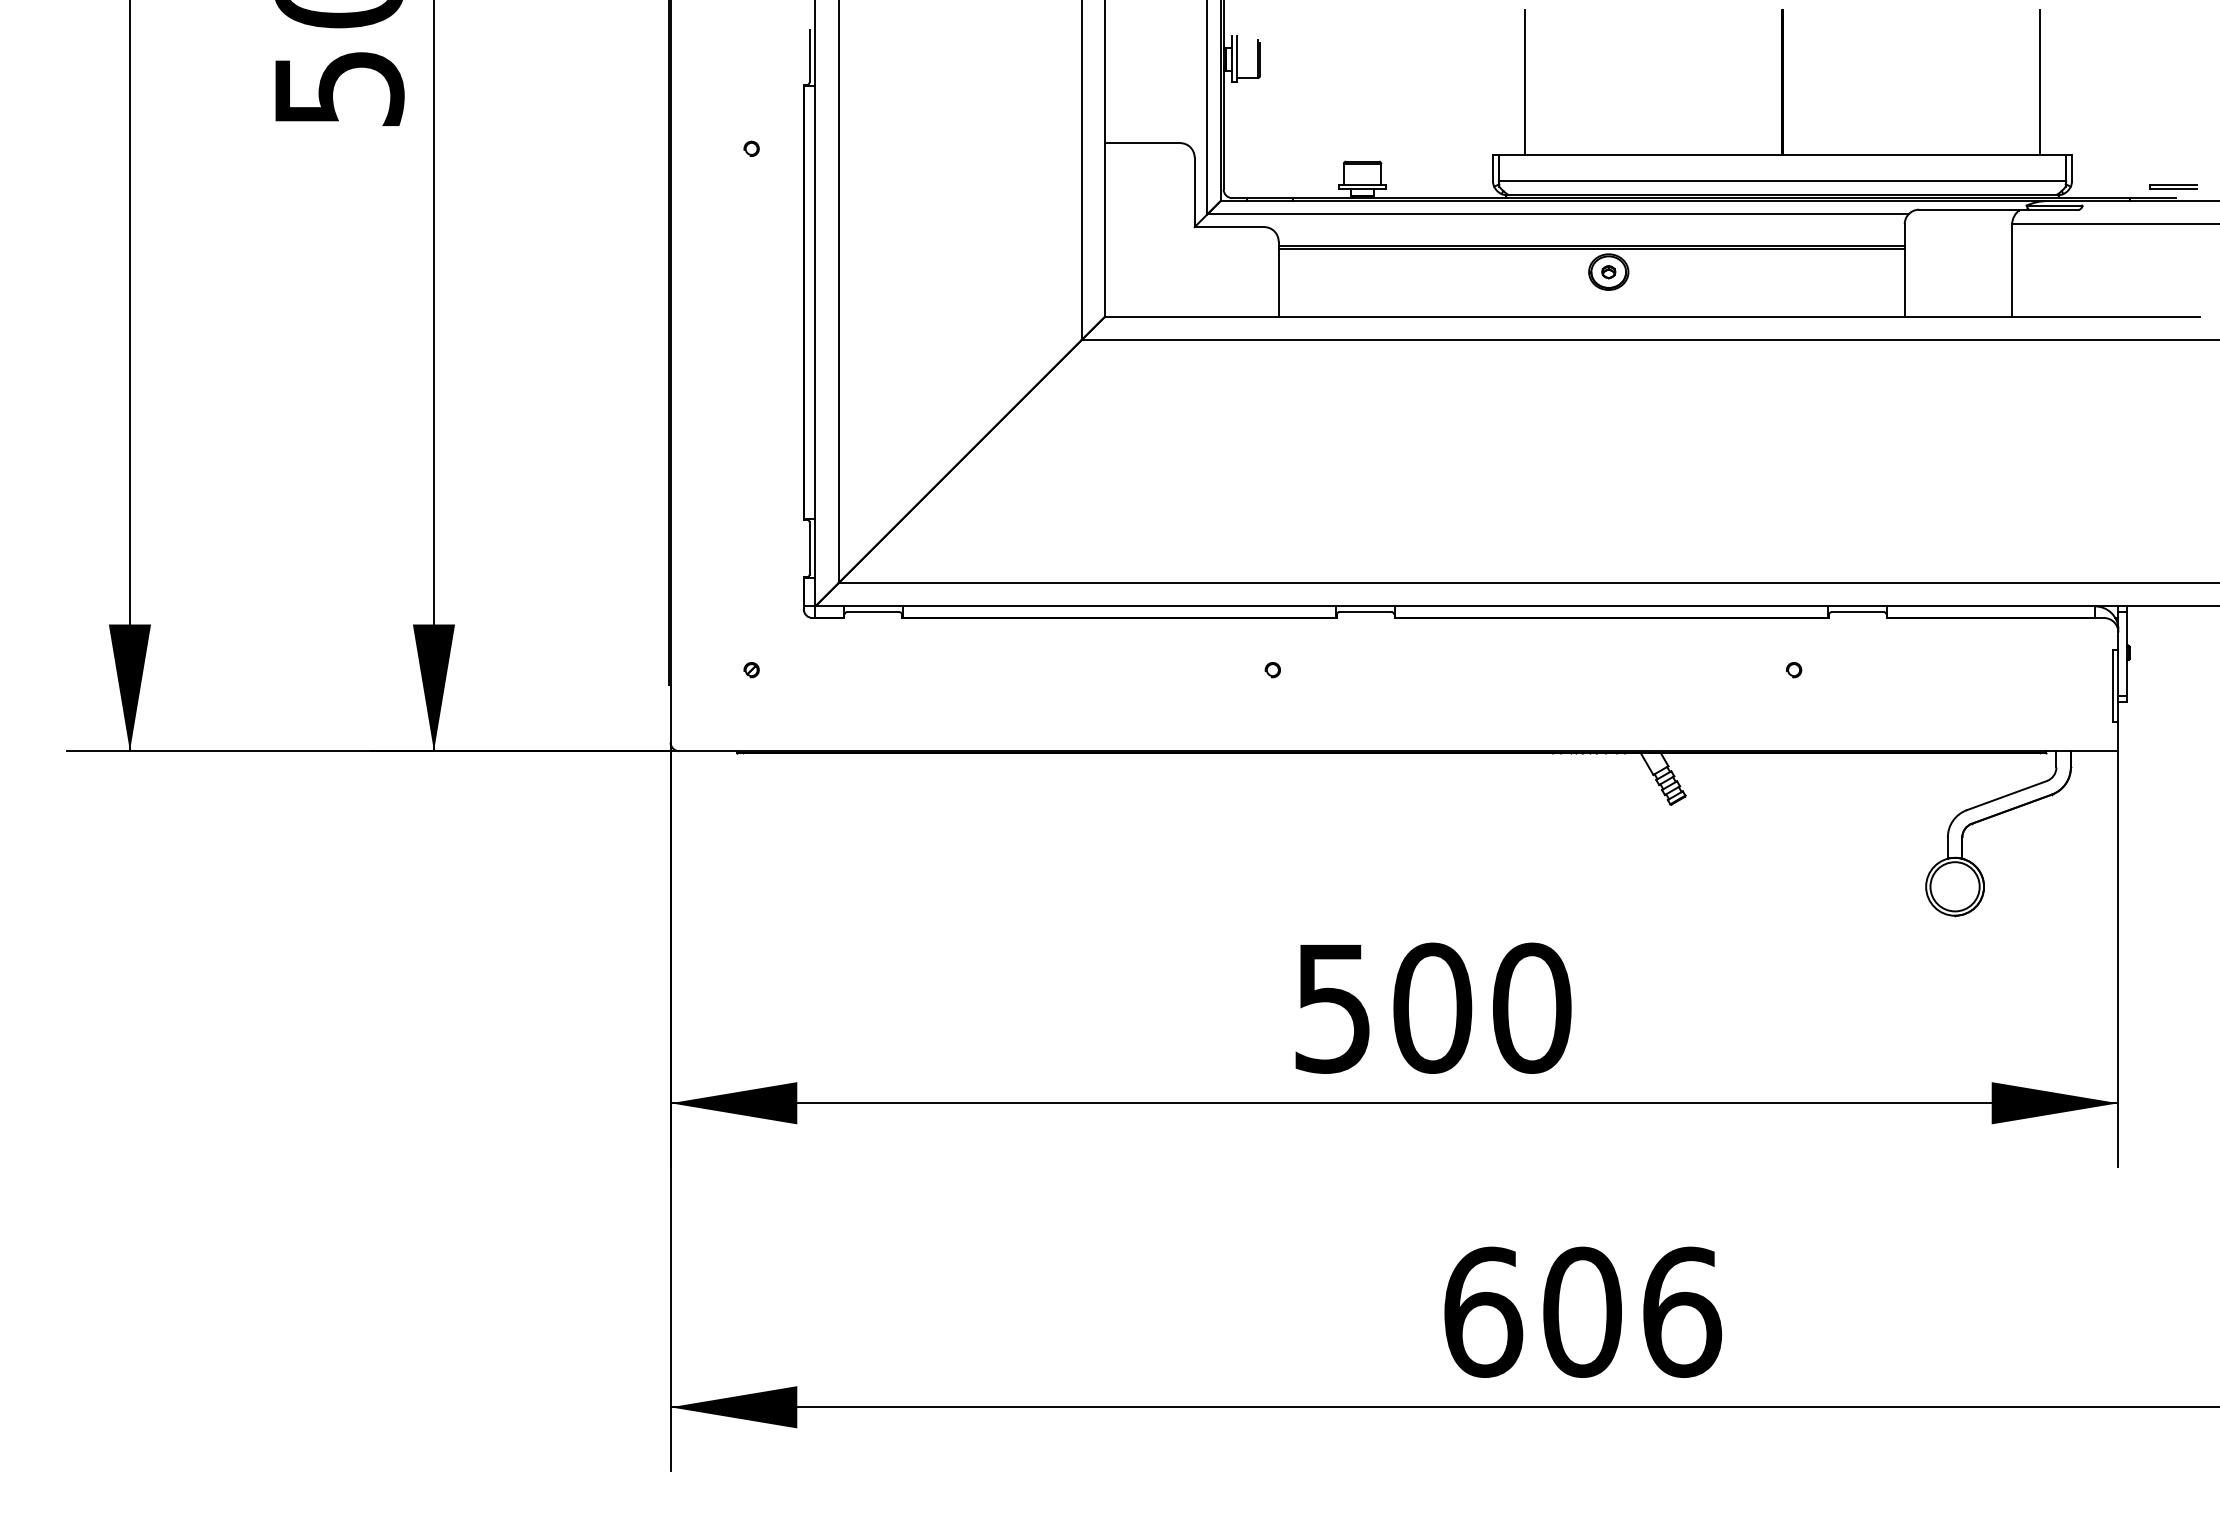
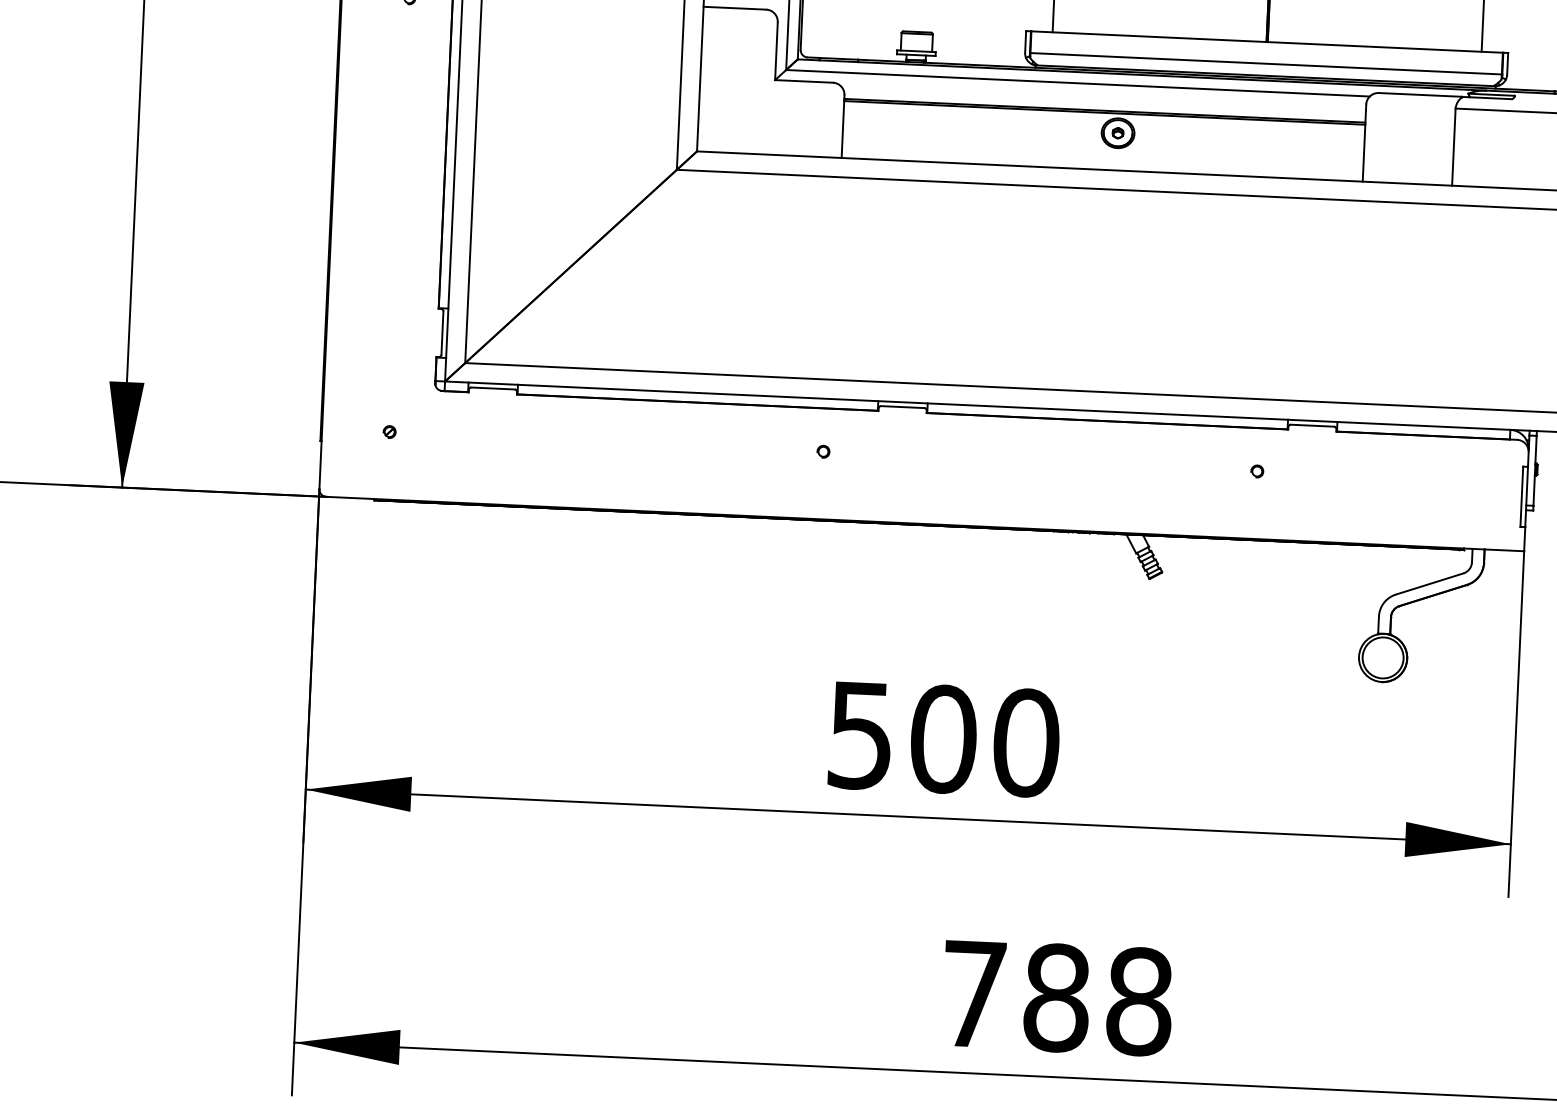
text: (1583, 1311) -> (1057, 997), 606 -> 788

